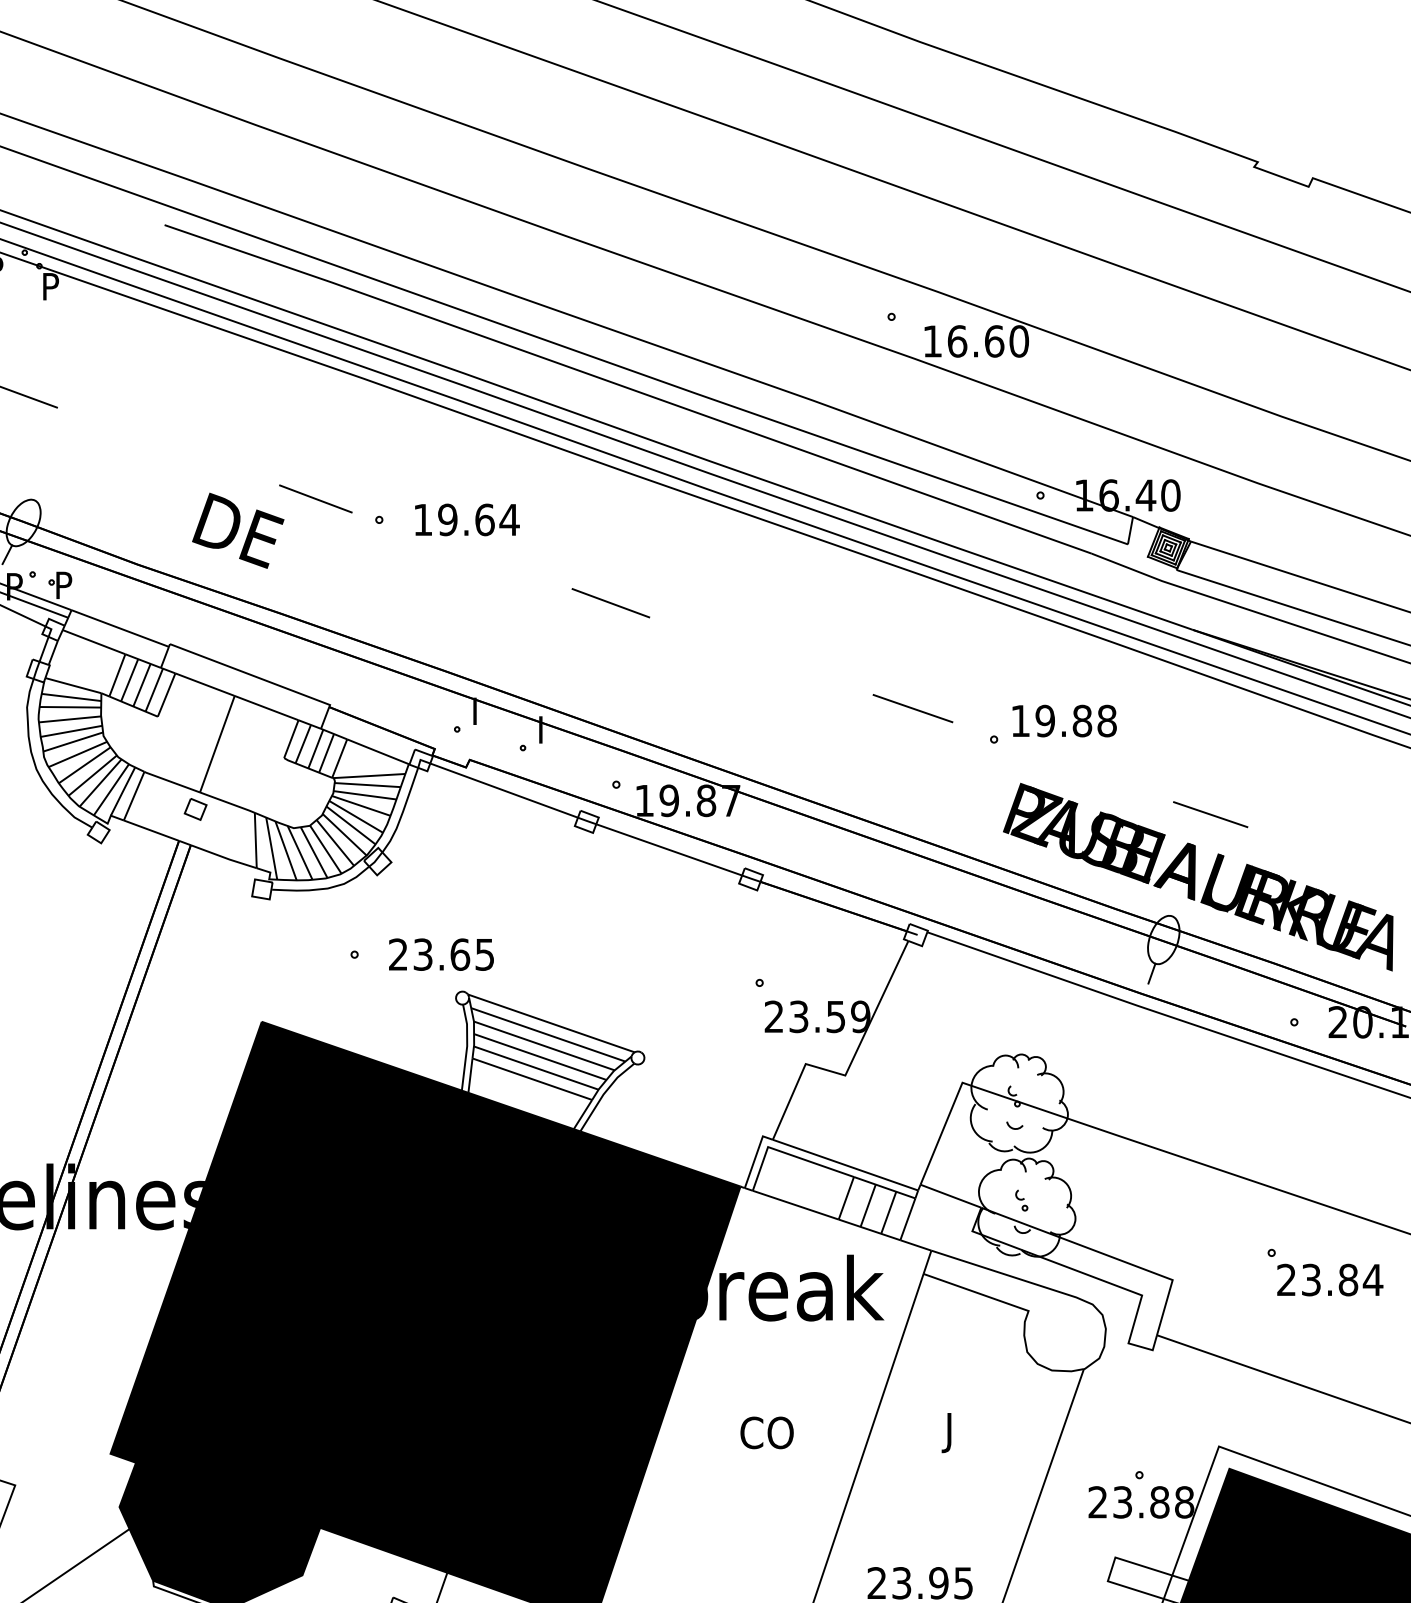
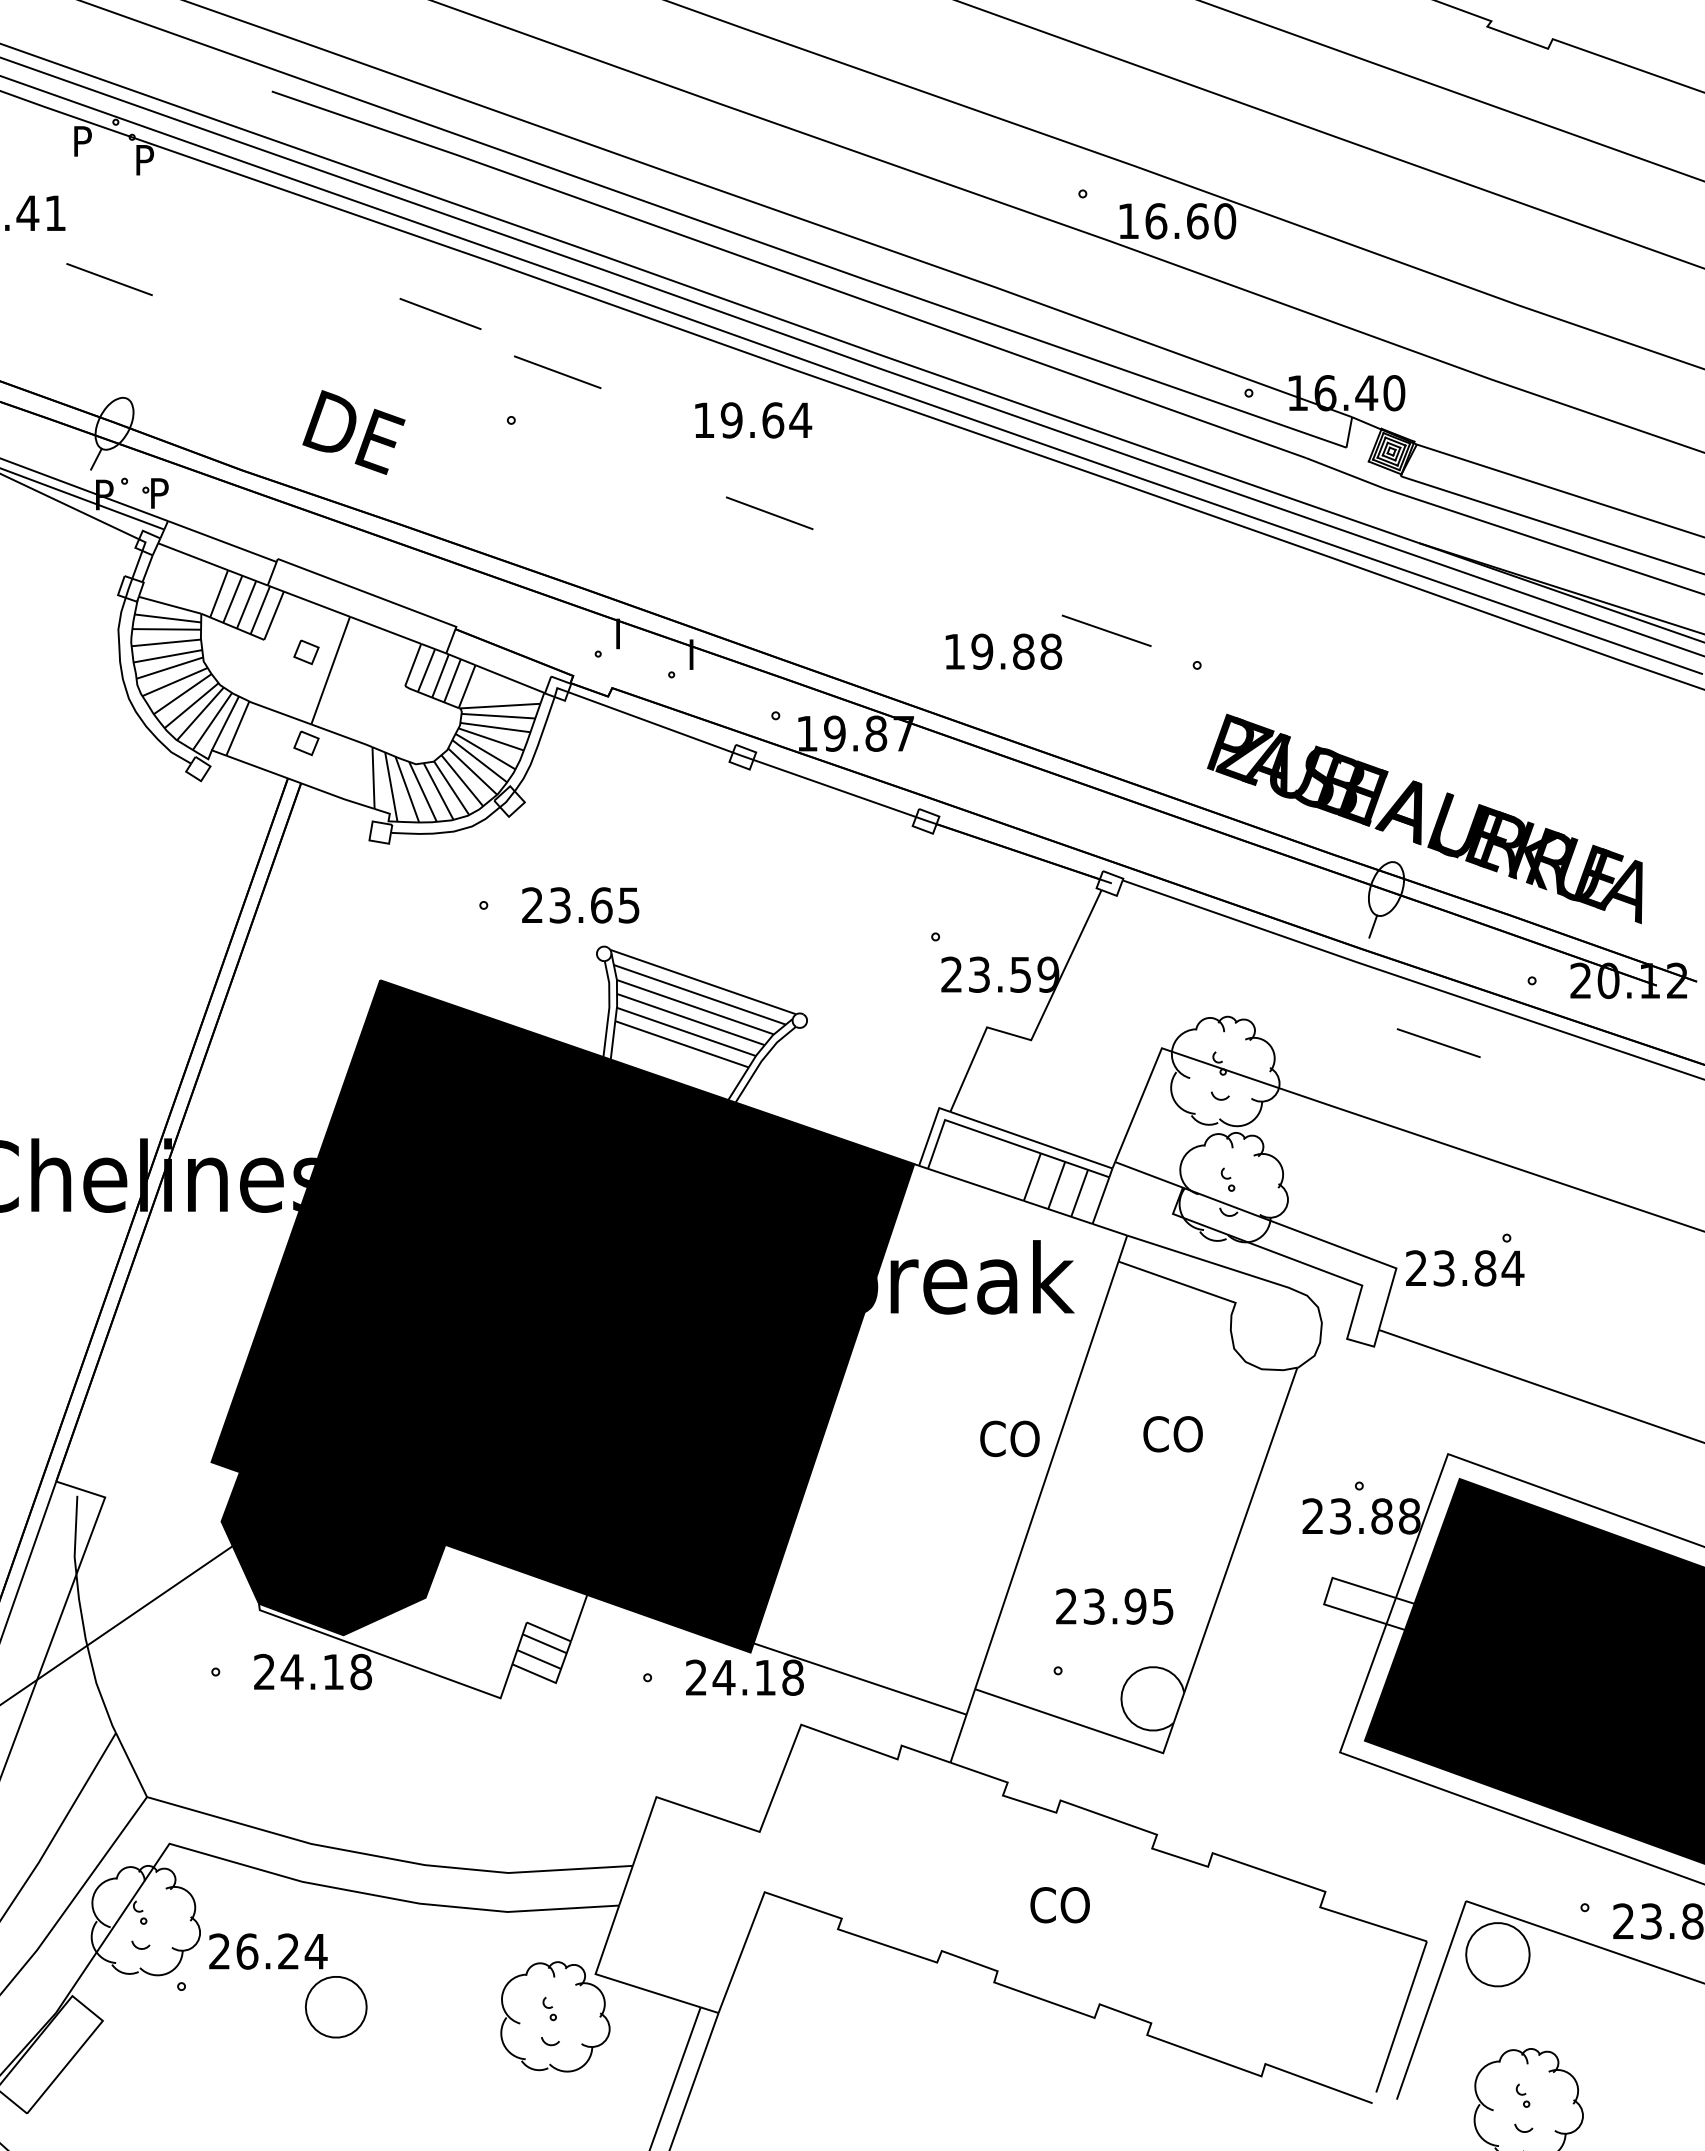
line: (420, 476) -> (557, 372), added
line: (315, 498) -> (440, 313), moved
text: (467, 520) -> (753, 420), moved
text: (1064, 720) -> (1003, 651), moved
part: (195, 727) -> (306, 652), added
line: (1210, 814) -> (1438, 1042), moved
text: (1330, 1280) -> (1465, 1268), moved
text: (766, 1432) -> (1009, 1438), moved
text: (970, 1432) -> (1170, 1438), J -> CO

